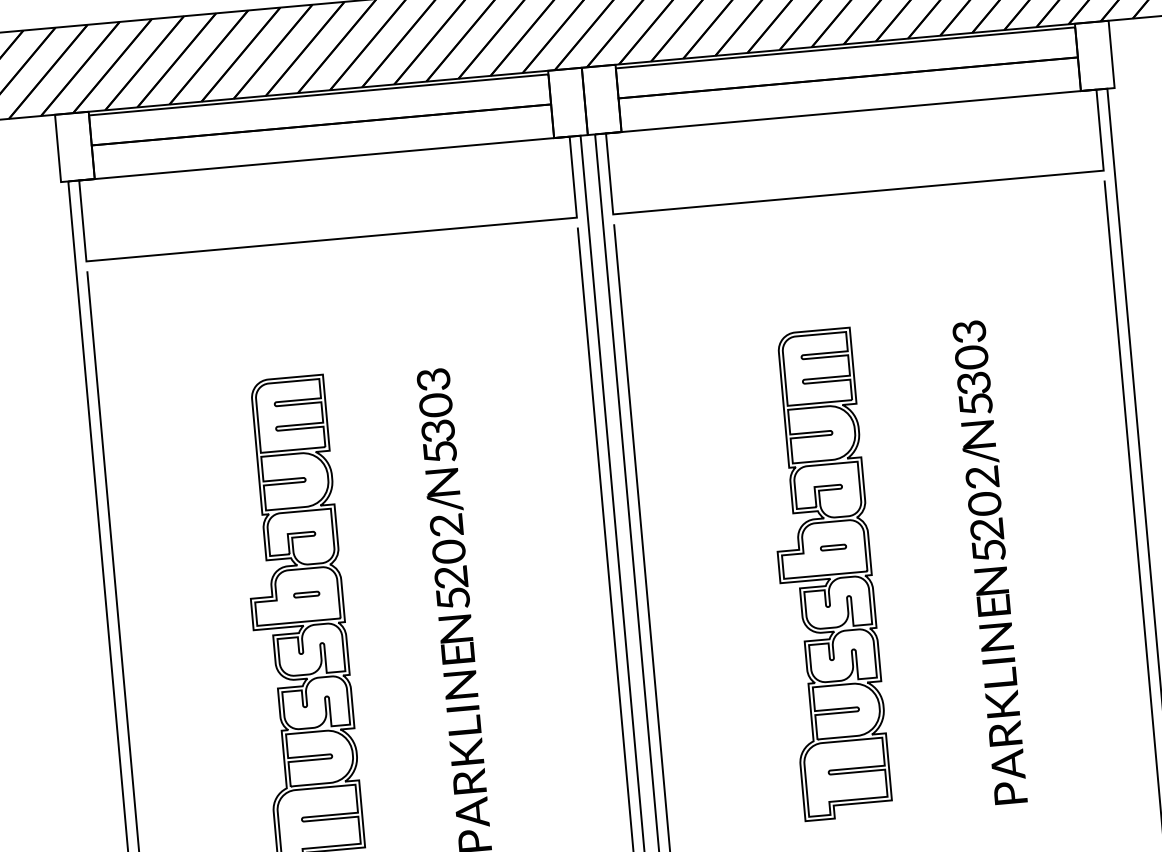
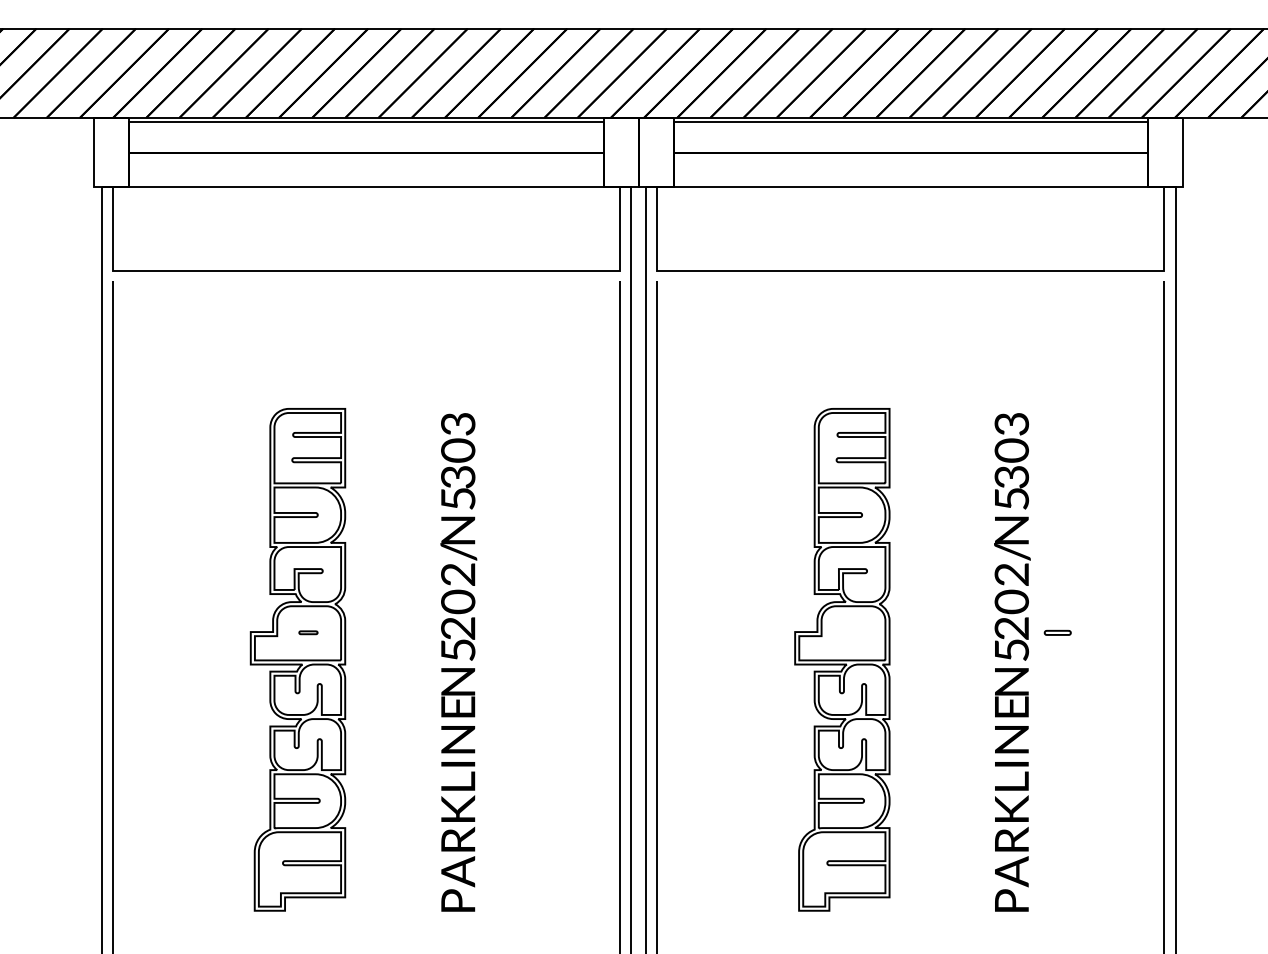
part: (833, 547) -> (1057, 632), moved
part: (306, 594) -> (308, 632), size x0.7

